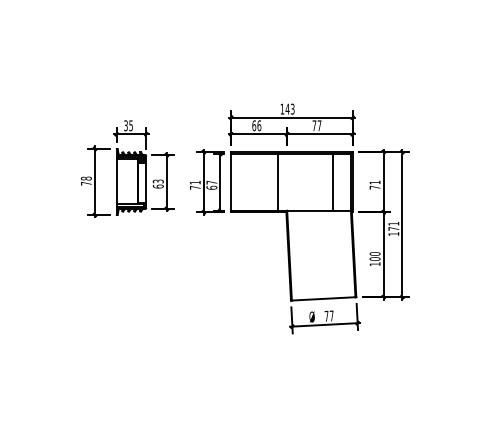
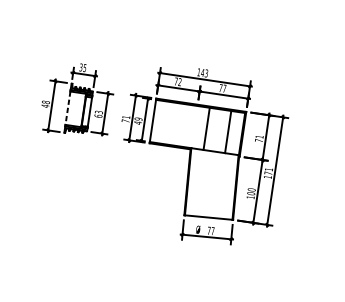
text: (256, 125) -> (177, 81), 66 -> 72
line: (277, 181) -> (206, 128), moved
line: (116, 182) -> (67, 108), solid -> dashed
text: (86, 183) -> (45, 106), 78 -> 48
text: (211, 184) -> (138, 120), 67 -> 49

